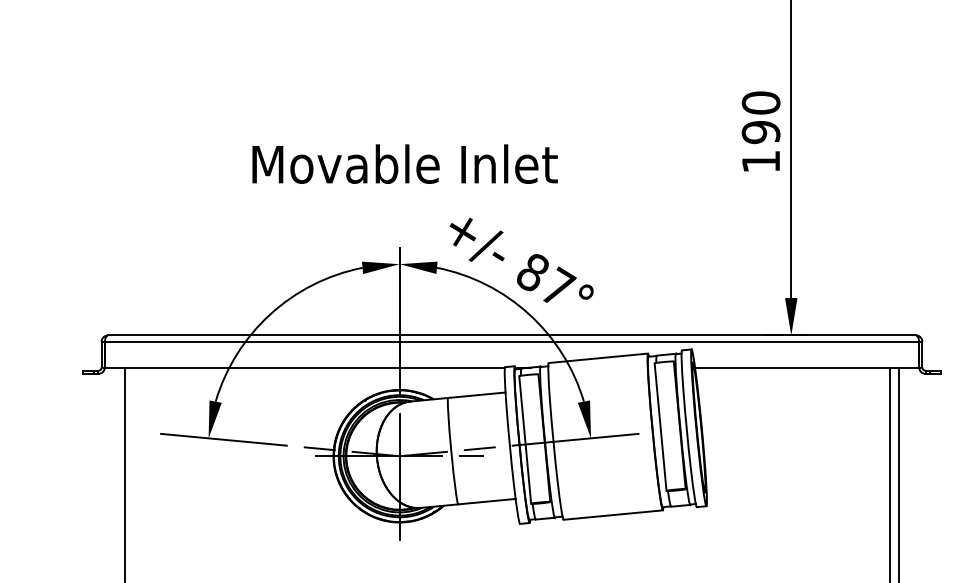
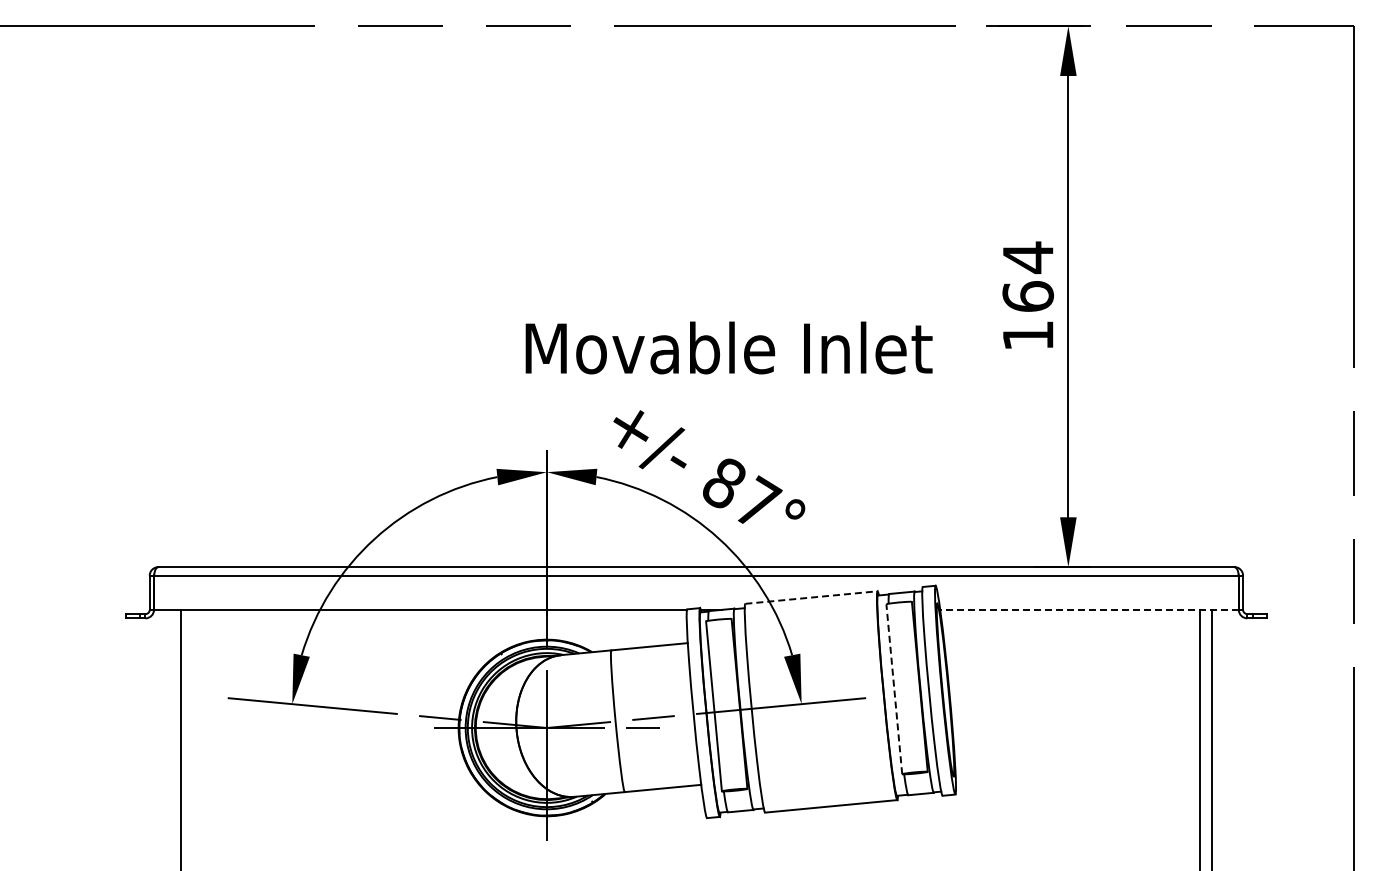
text: (760, 117) -> (1027, 276), 190 -> 164
text: (404, 163) -> (728, 347), moved
line: (598, 358) -> (811, 597), solid -> dashed
line: (806, 367) -> (1088, 609), solid -> dashed
line: (660, 426) -> (894, 688), solid -> dashed

